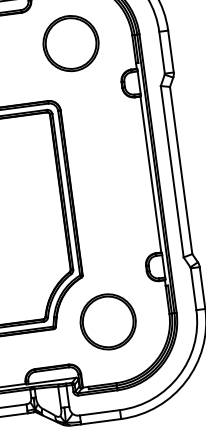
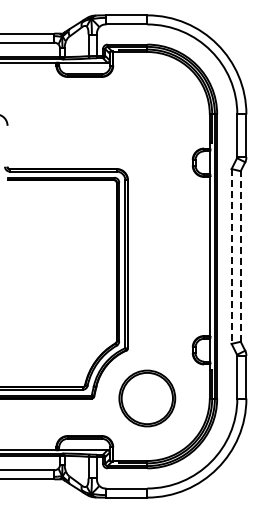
part: (71, 43) -> (147, 114), removed
line: (180, 170) -> (240, 256), solid -> dashed
line: (172, 171) -> (231, 256), solid -> dashed

